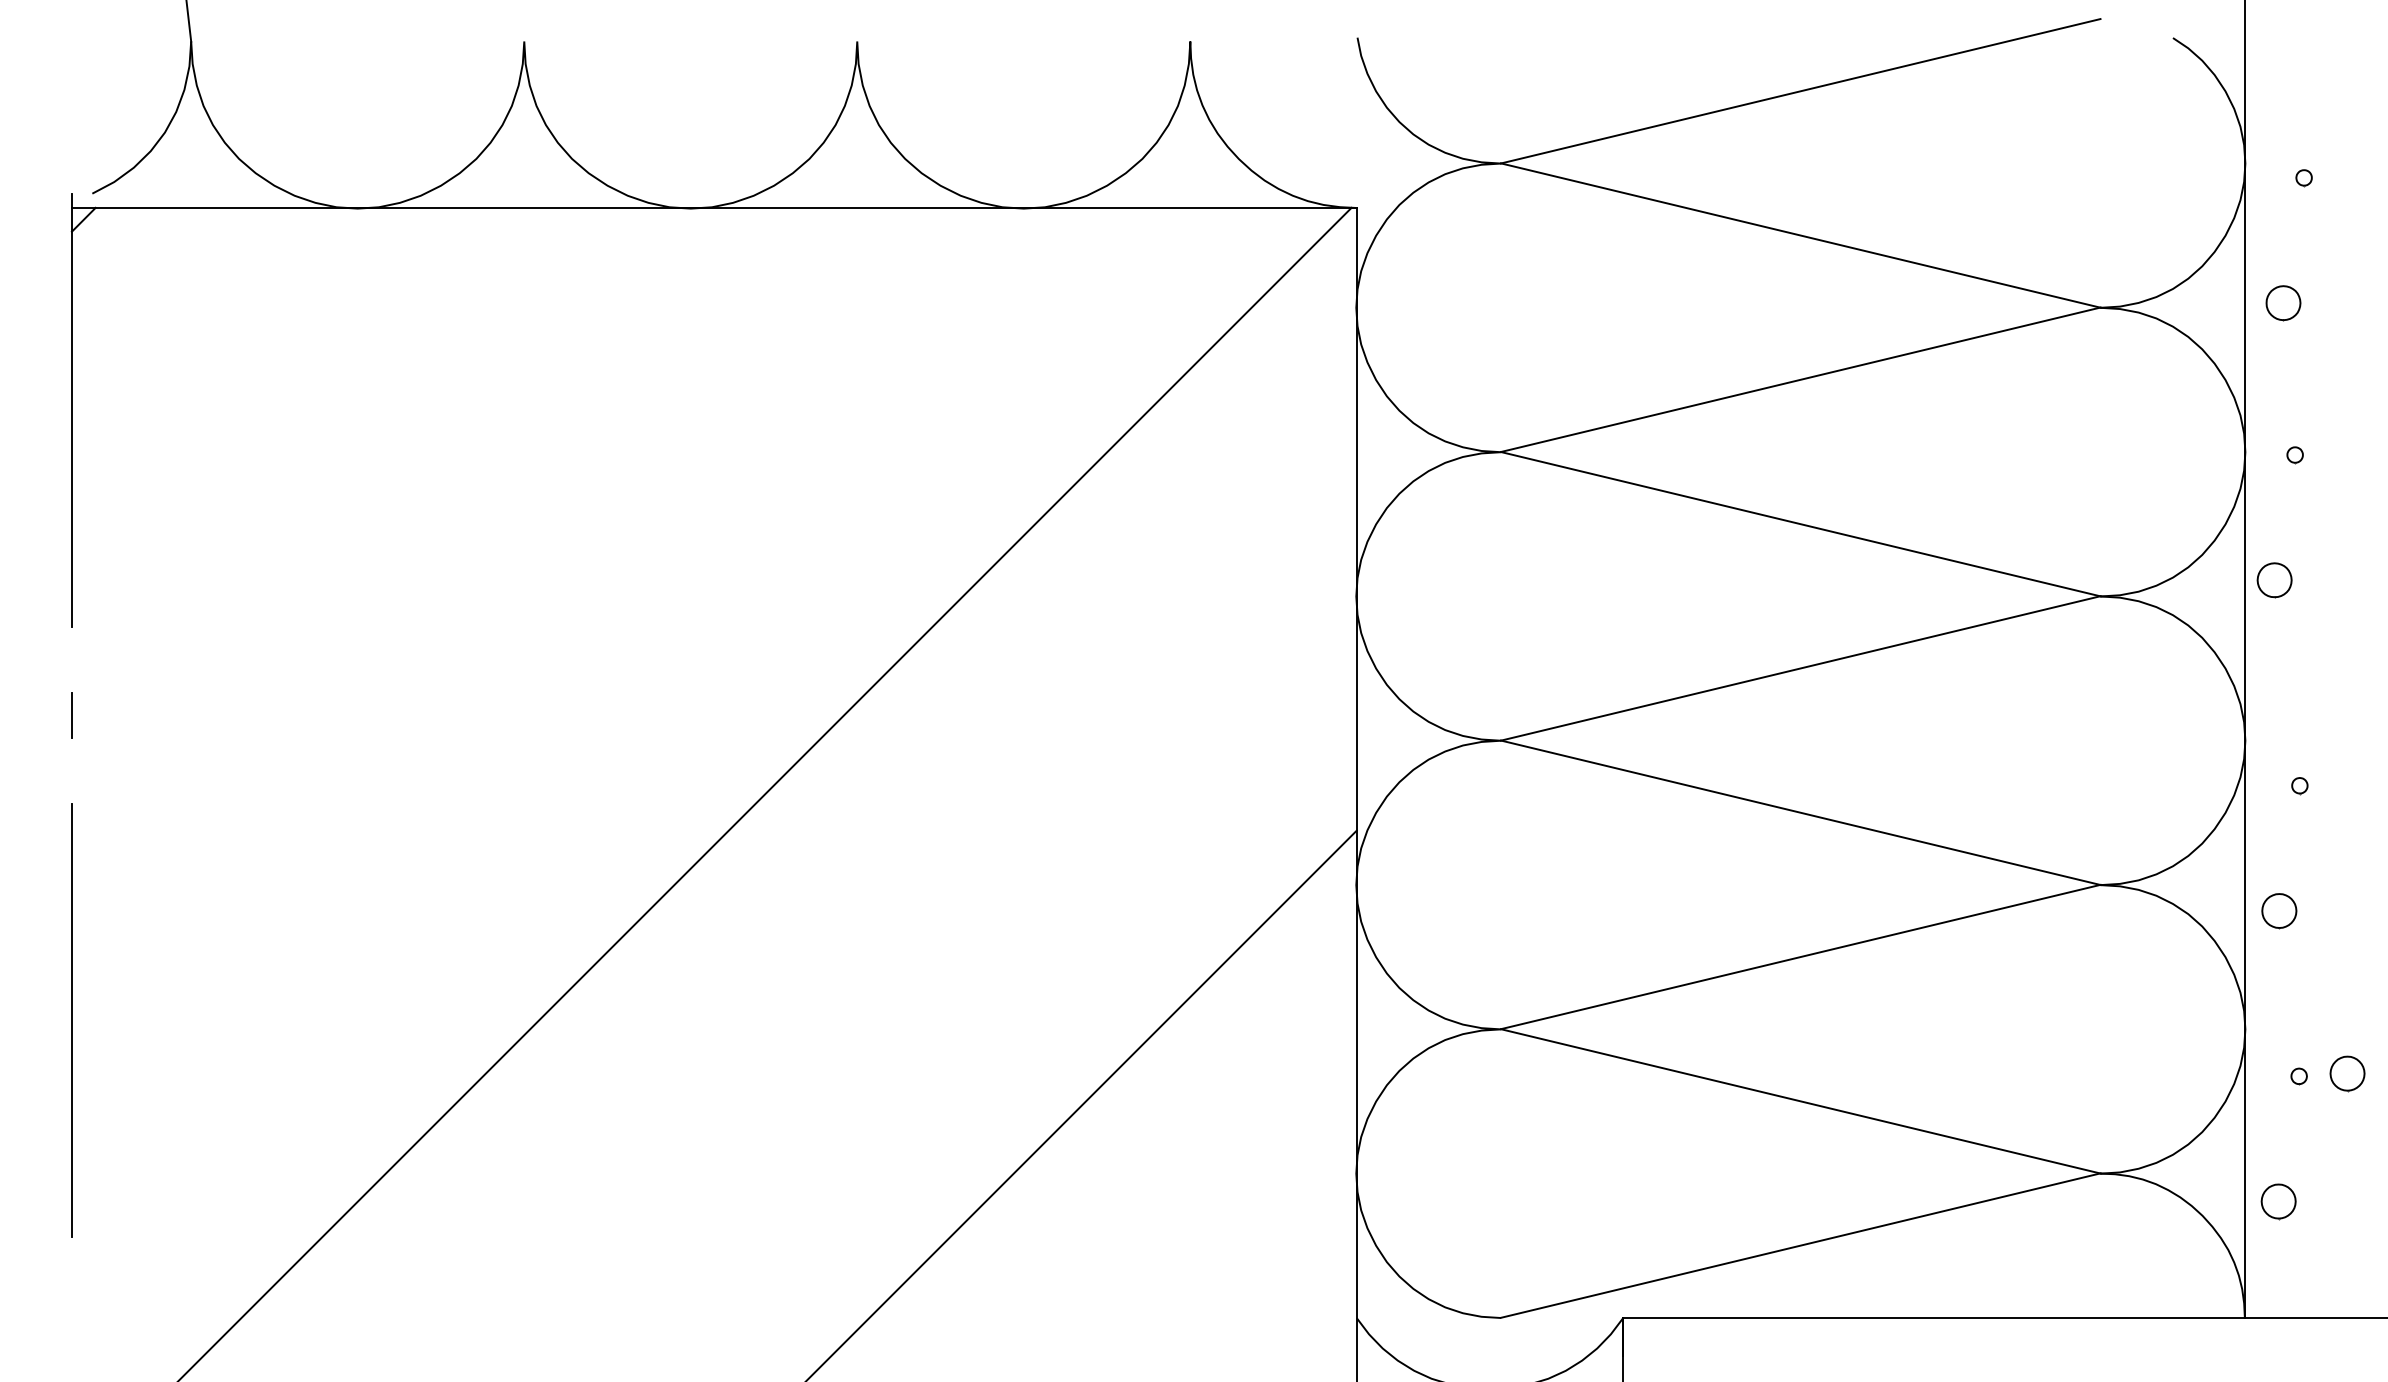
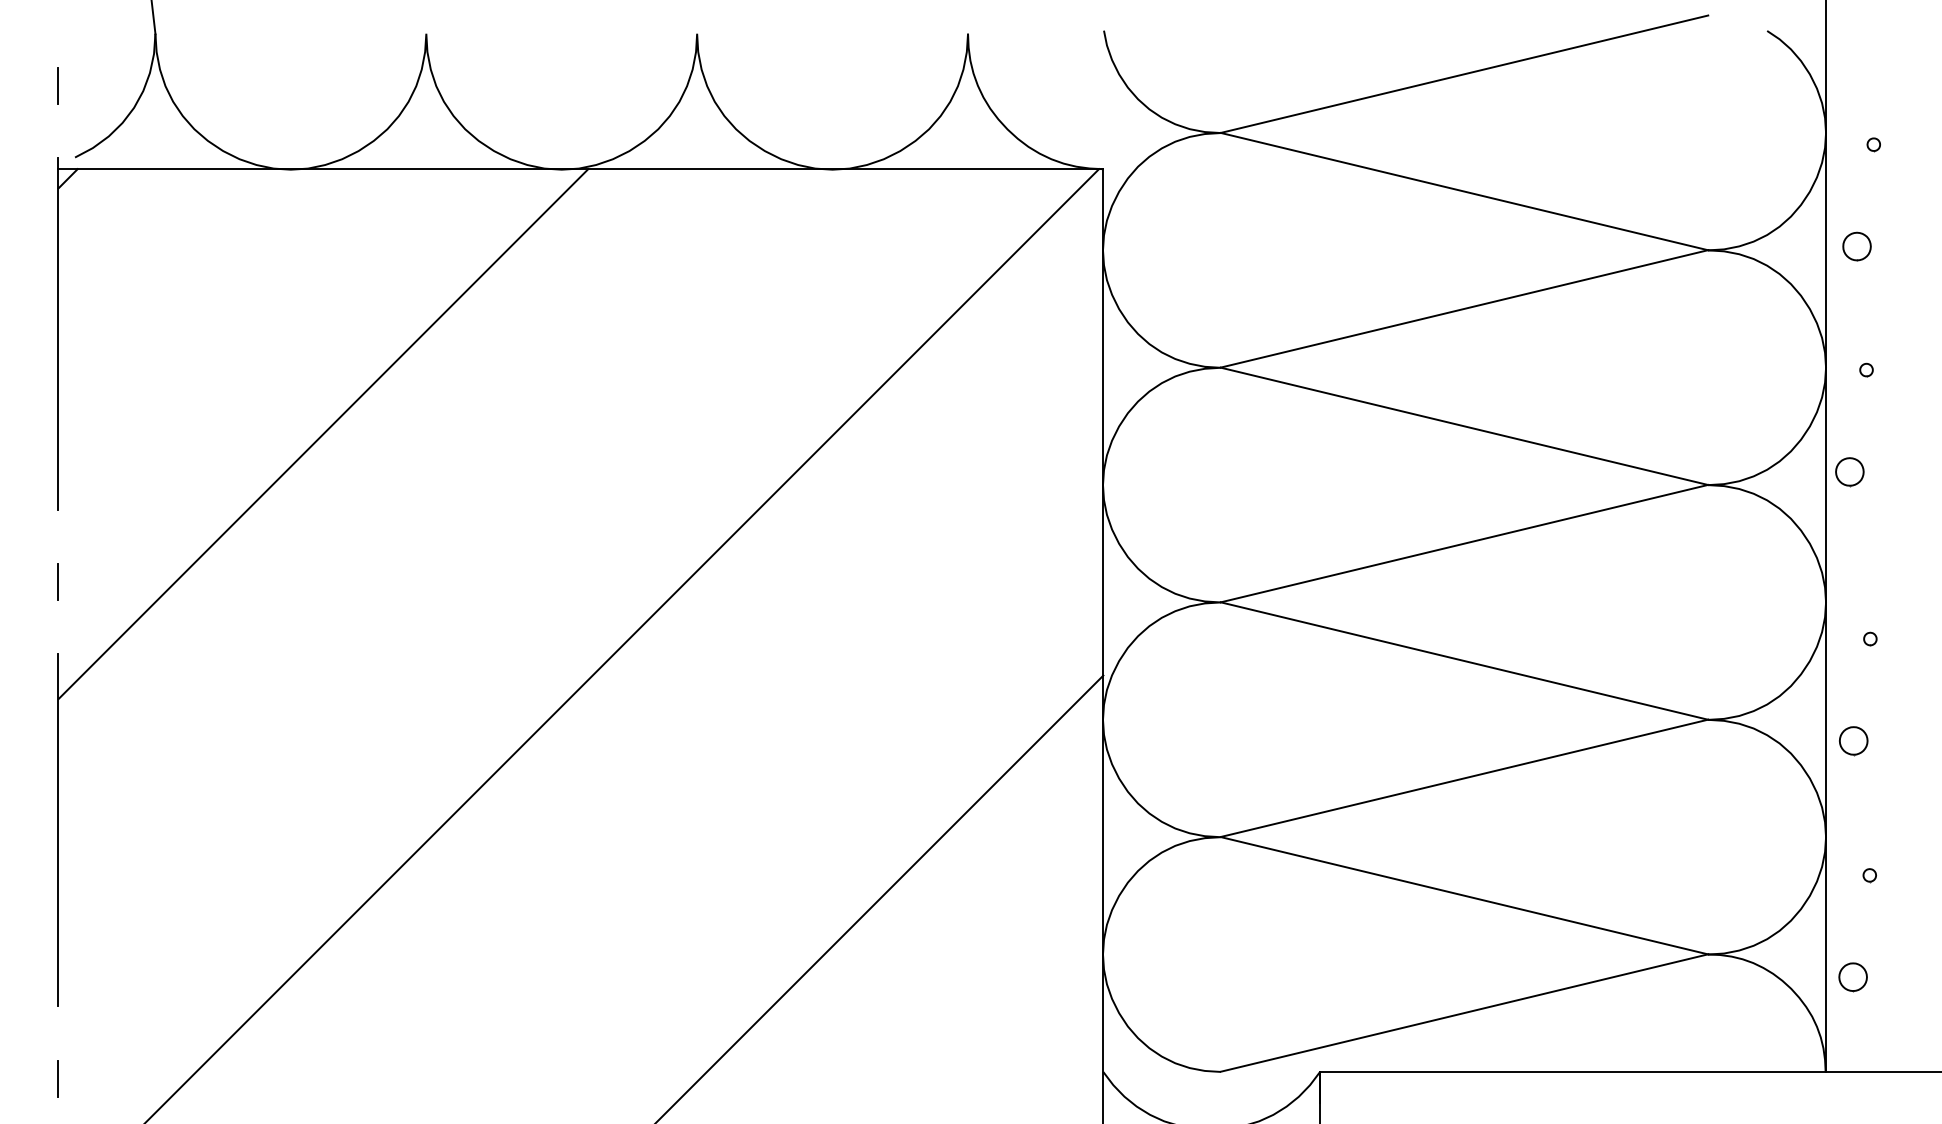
line: (71, 105) -> (58, 85), added
line: (397, 534) -> (323, 434), added
part: (2346, 1074) -> (1908, 873), removed
line: (71, 1326) -> (58, 1078), added

